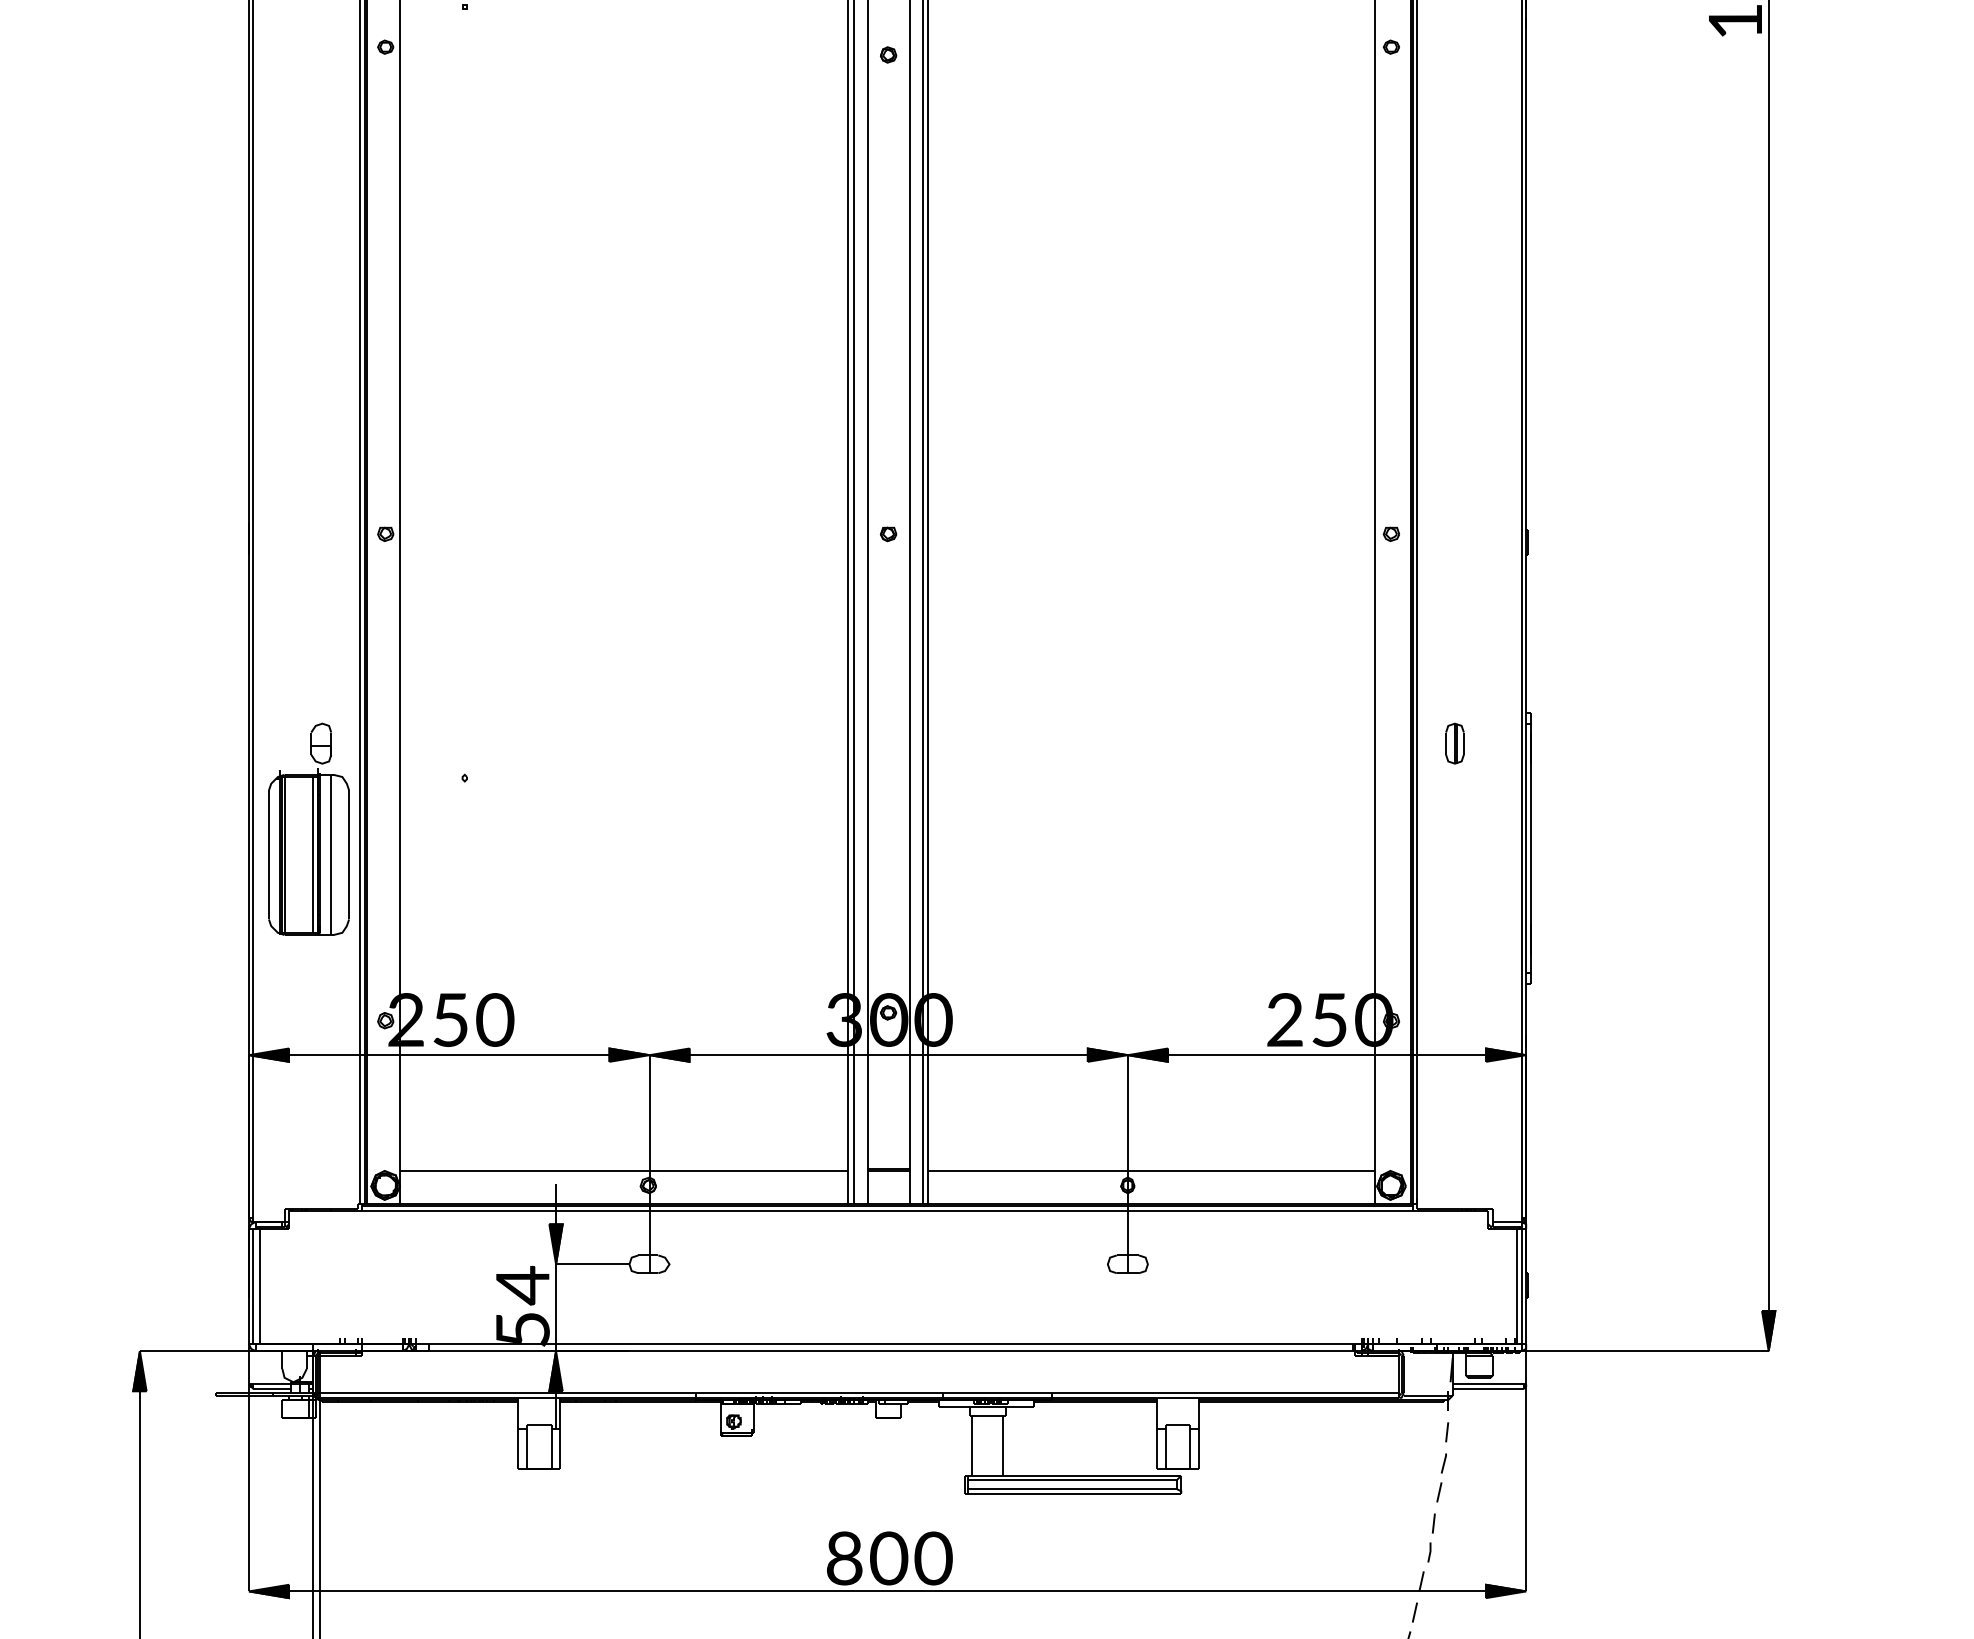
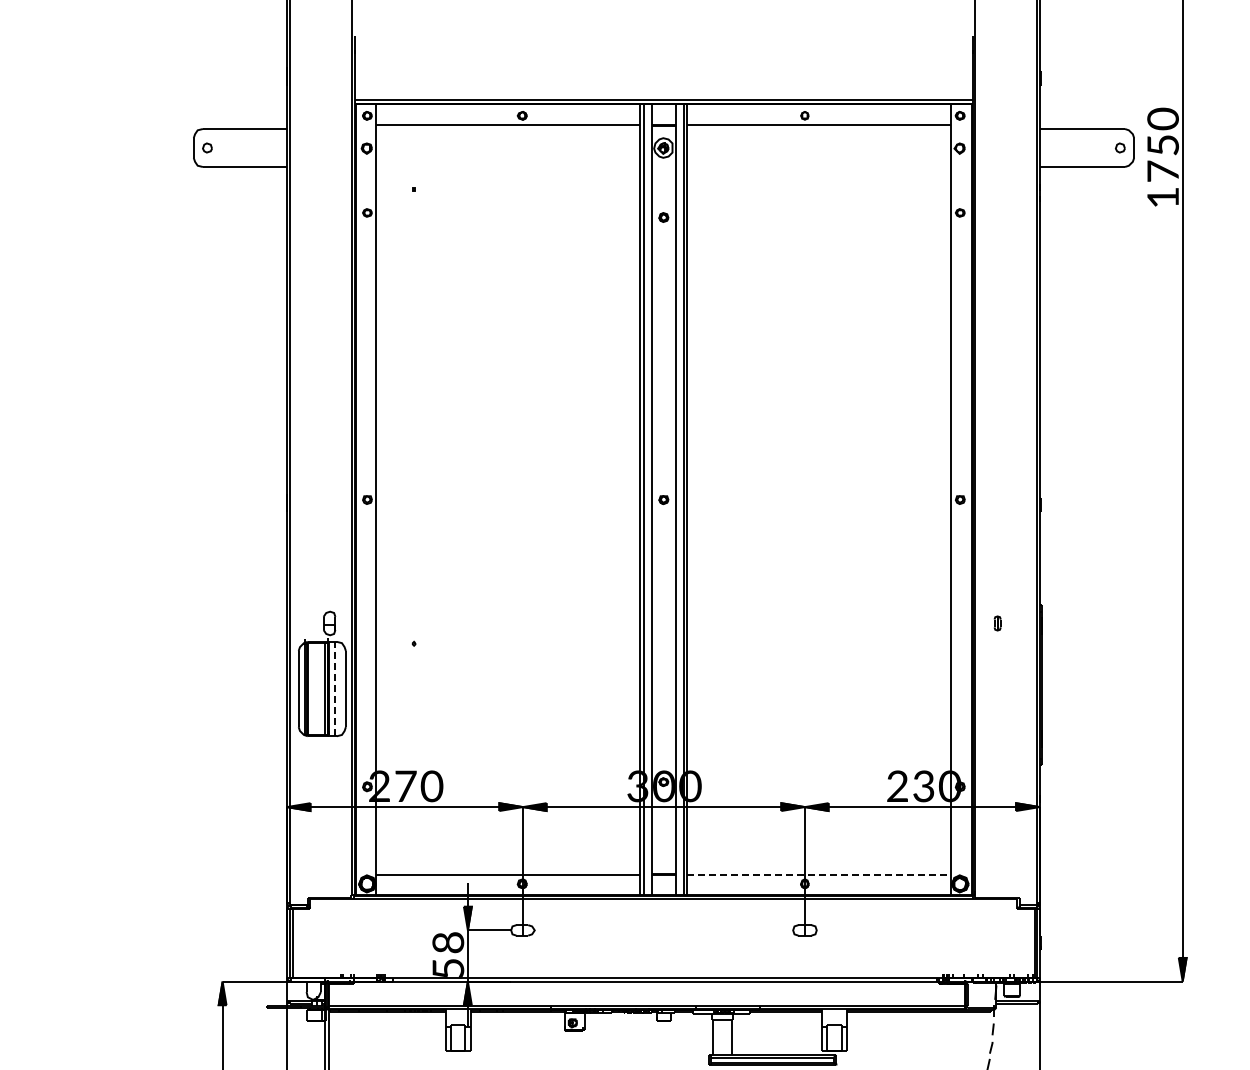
part: (1454, 743) -> (997, 623), size x0.6
line: (331, 853) -> (335, 688), solid -> dashed
text: (450, 1020) -> (405, 786), 5 -> 7
text: (1328, 1020) -> (923, 786), 5 -> 3
line: (1150, 1171) -> (818, 875), solid -> dashed
text: (523, 1284) -> (448, 942), 4 -> 8

